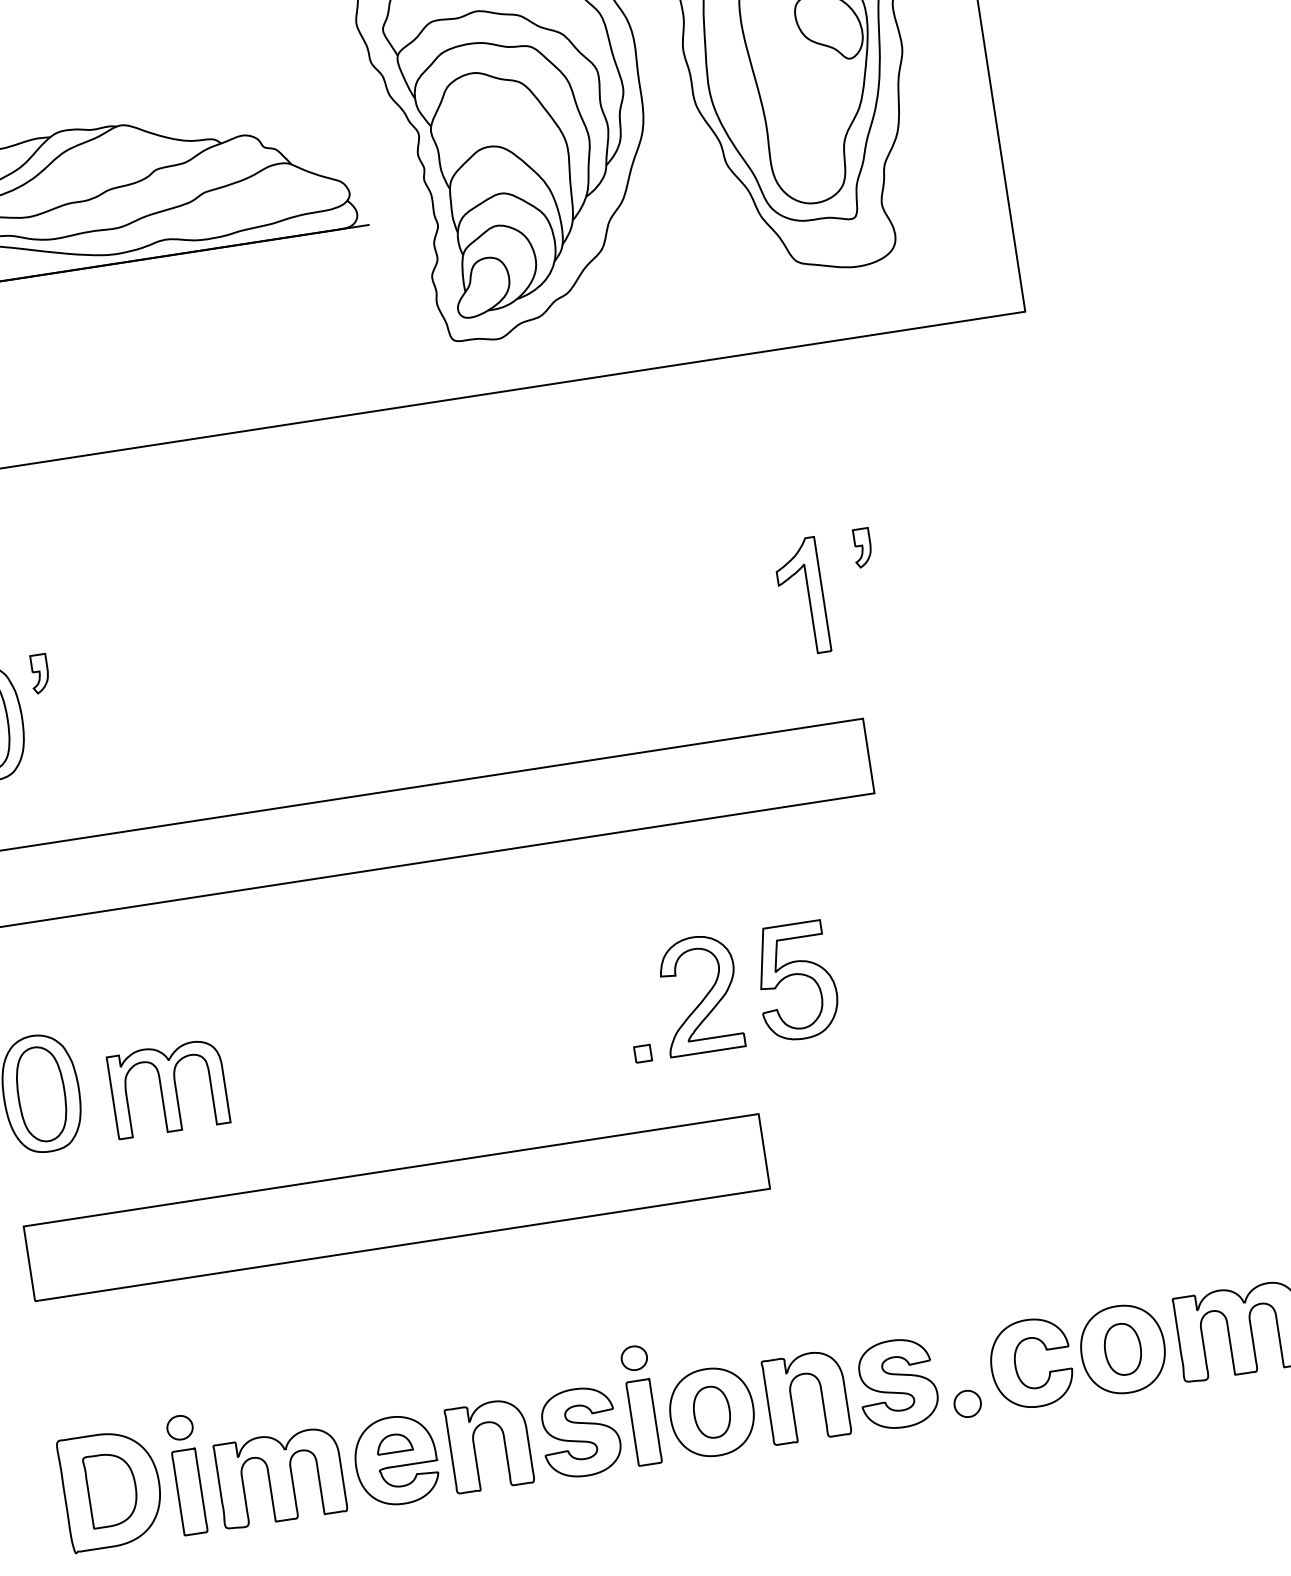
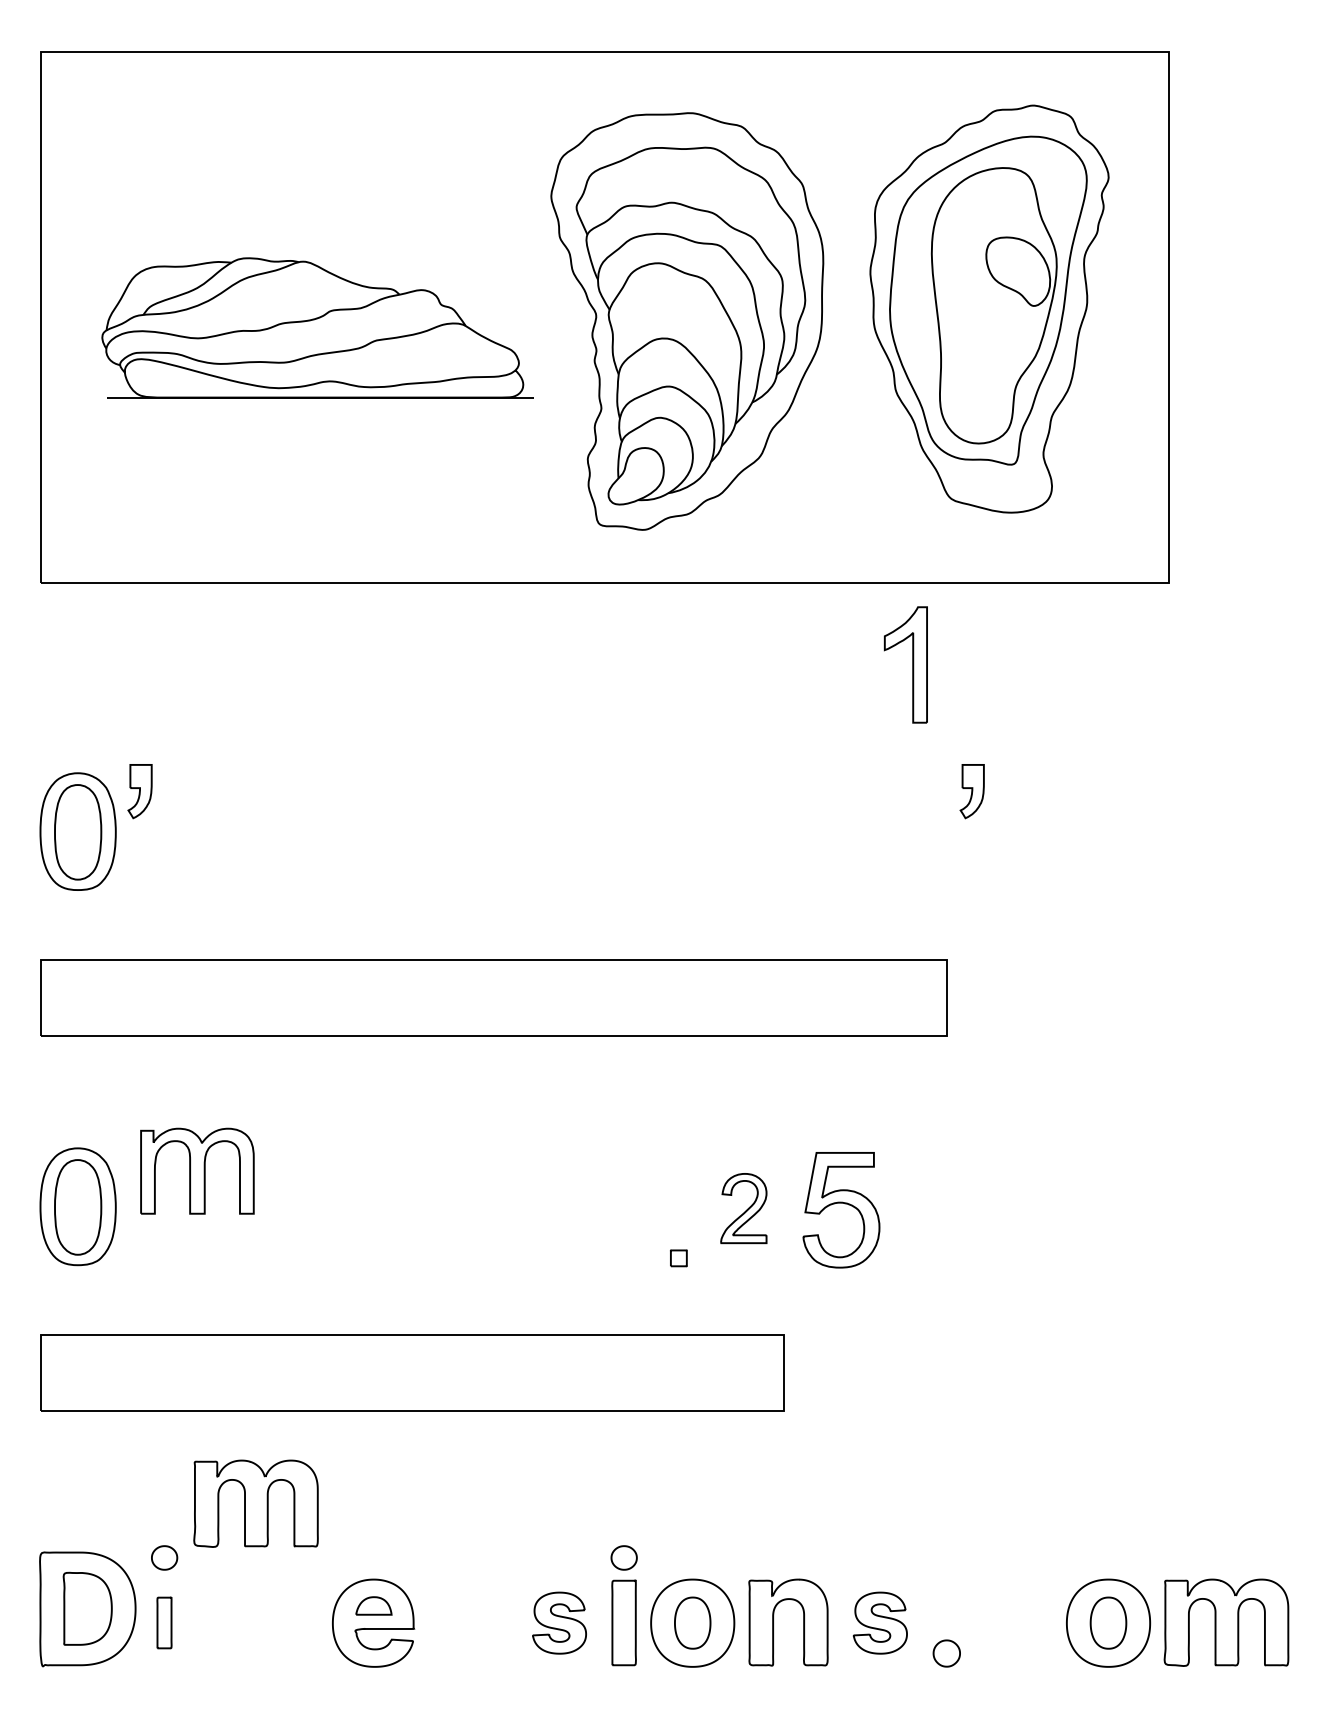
part: (862, 547) -> (972, 791), size x1.4
part: (808, 595) -> (912, 664), moved
part: (39, 673) -> (139, 791), size x1.4
part: (699, 994) -> (743, 1208), size x0.6
part: (168, 1088) -> (197, 1170), moved
part: (1016, 1365) -> (1000, 1622), removed
part: (897, 1383) -> (880, 1622), size x0.7
part: (580, 1431) -> (559, 1622), size x0.7
part: (475, 1447) -> (453, 1622), removed
part: (279, 1477) -> (255, 1503), moved
part: (189, 1491) -> (164, 1622), size x0.6

